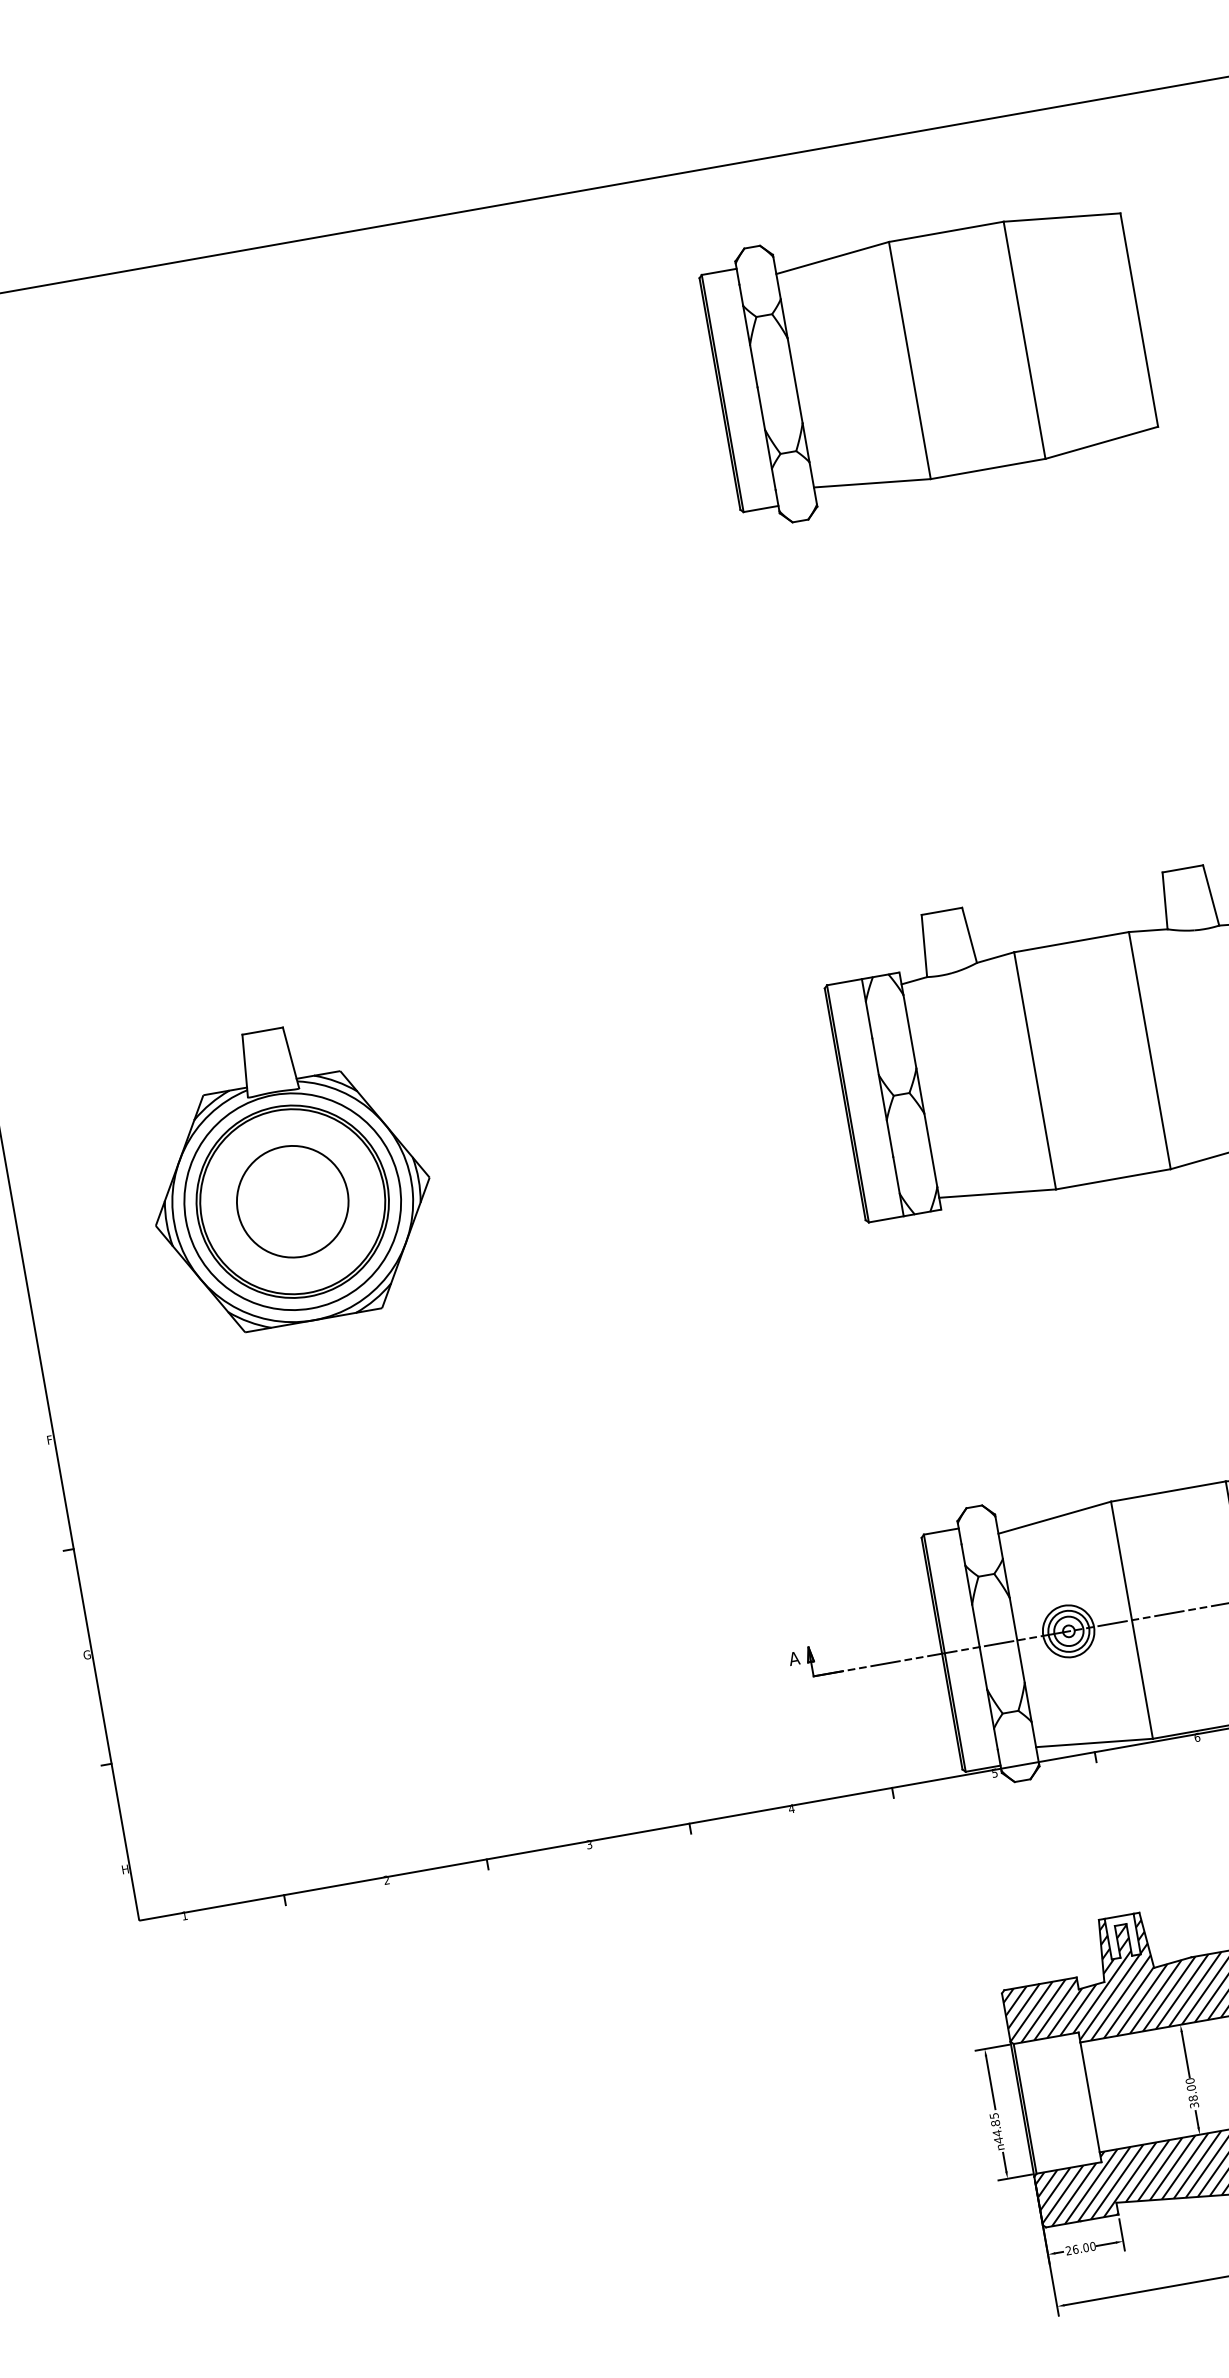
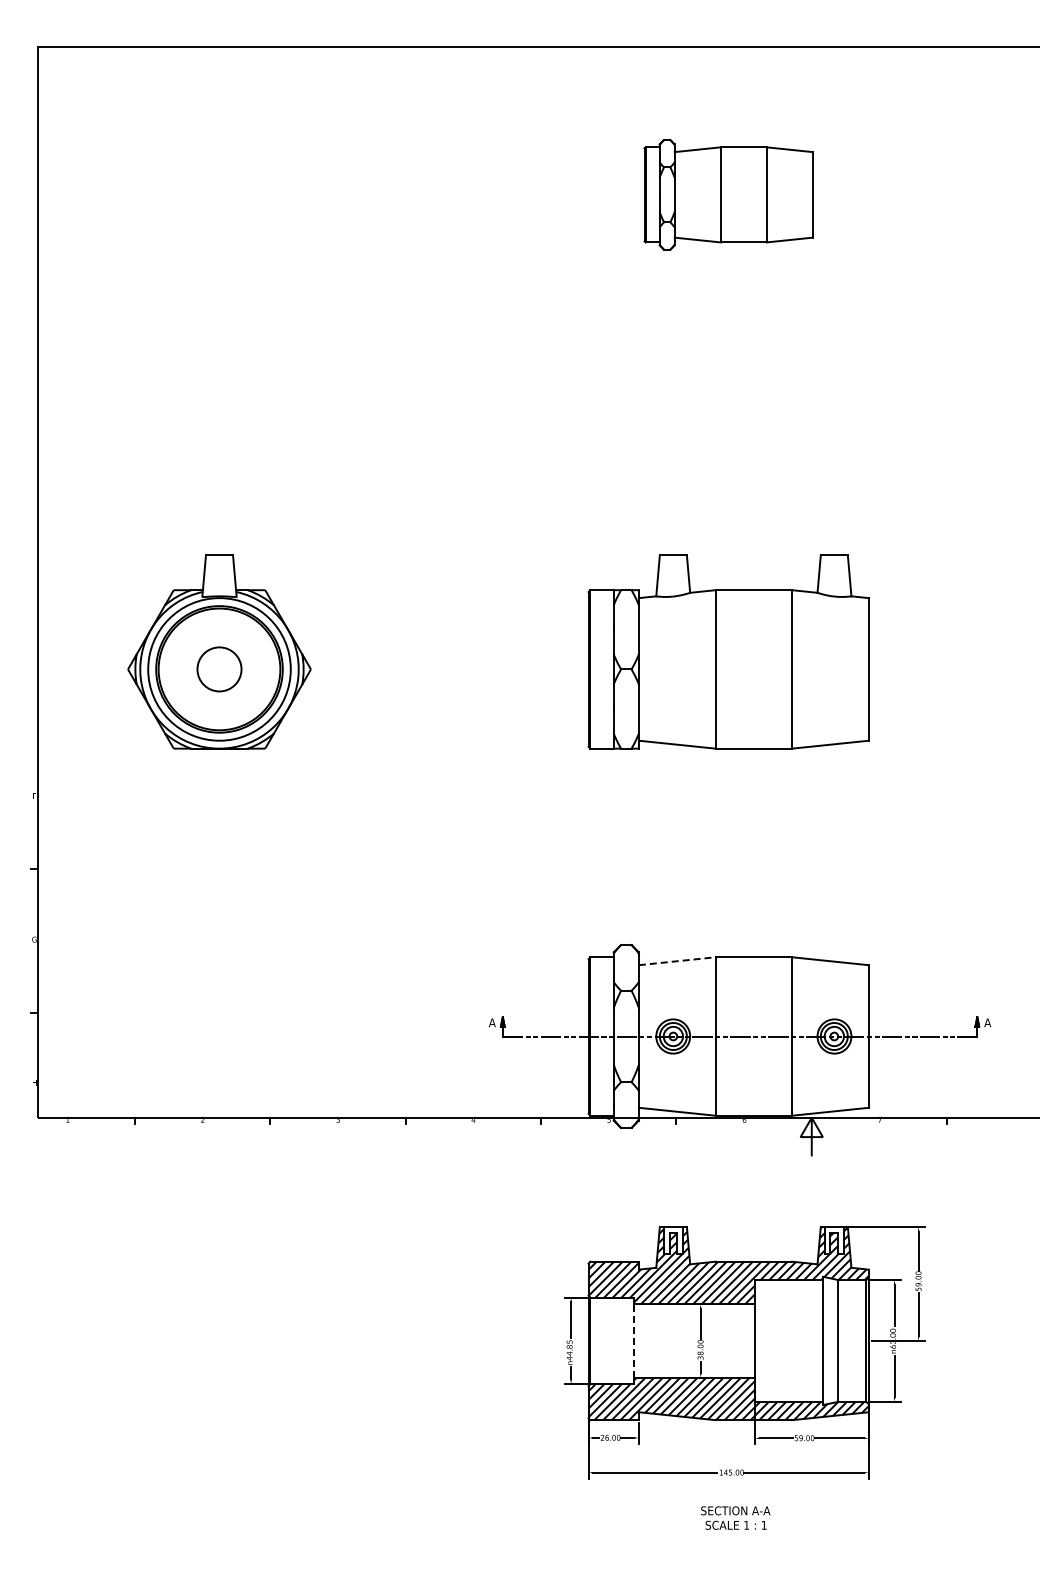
part: (929, 356) -> (728, 194), size x0.6
circle: (292, 1201) -> (219, 669), size x0.6
line: (1055, 1518) -> (677, 961), solid -> dashed
line: (1089, 2096) -> (633, 1340), solid -> dashed

